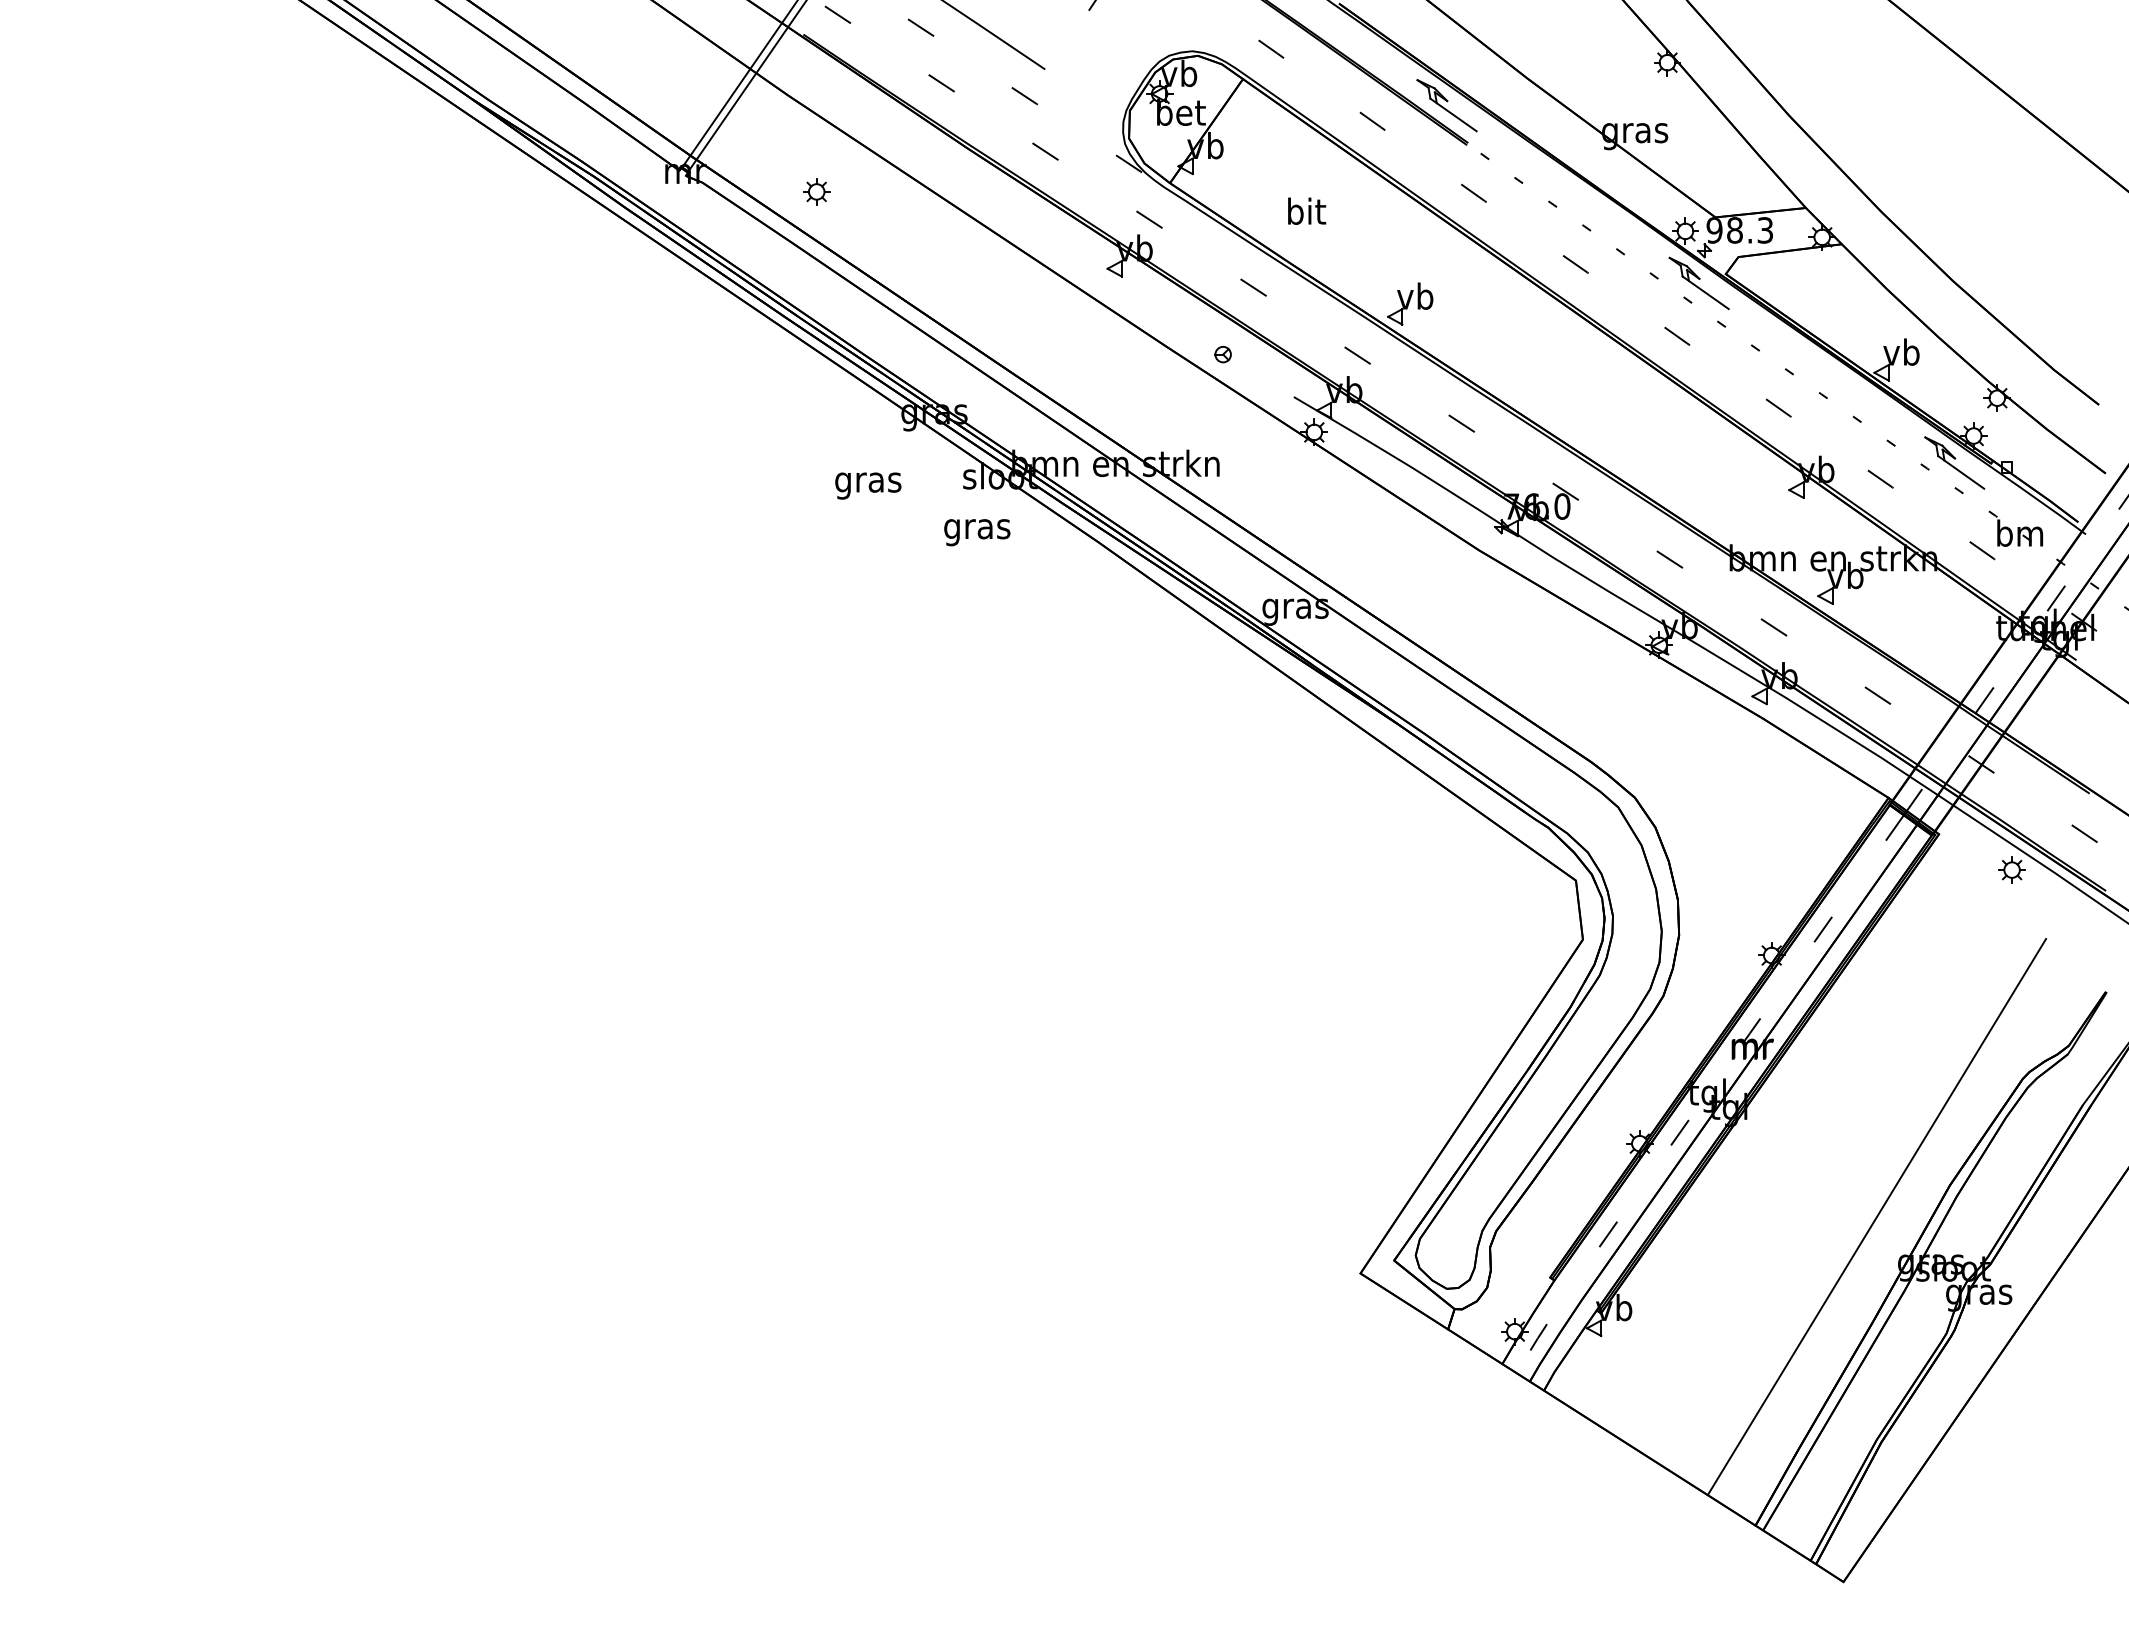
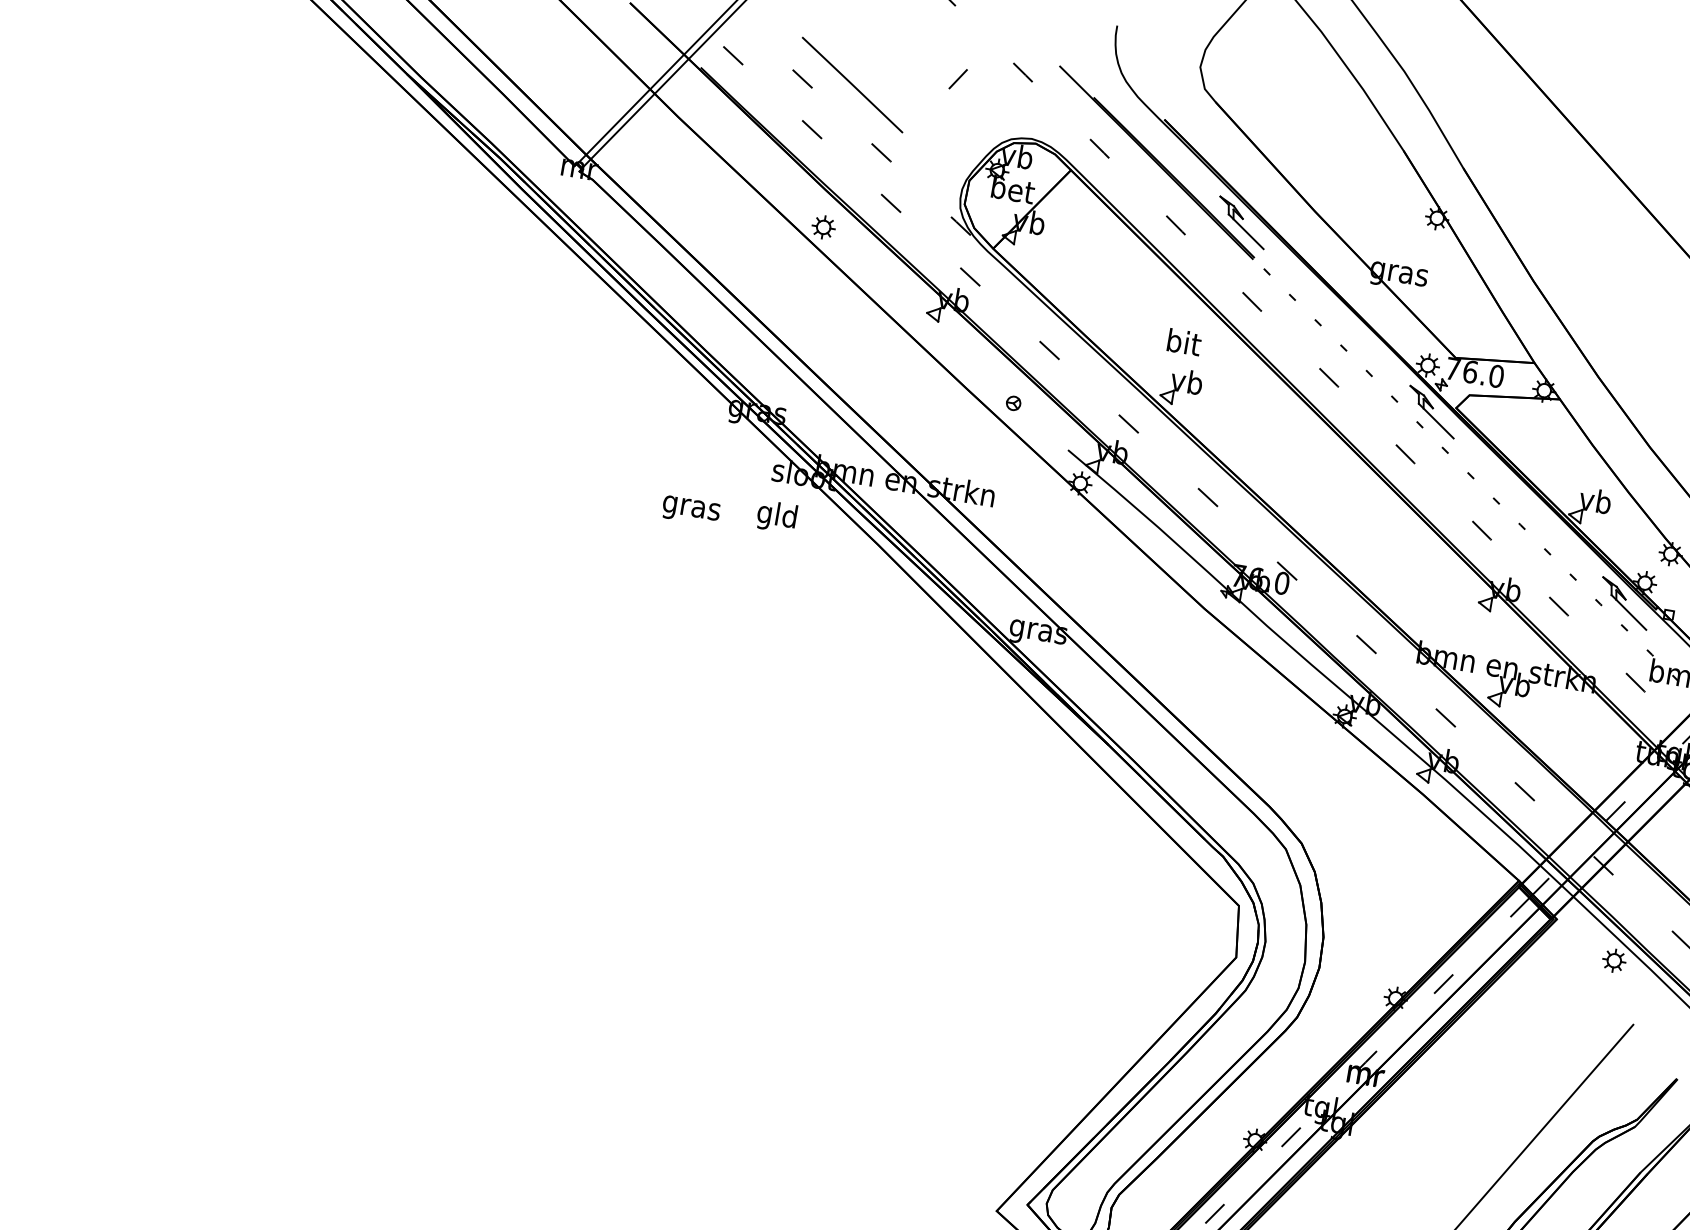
part: (816, 191) -> (823, 227), moved
text: (1307, 210) -> (1185, 341), moved
text: (1739, 230) -> (1474, 372), 98.3 -> 76.0
text: (868, 485) -> (691, 510), moved
text: (977, 529) -> (777, 517), gras -> gld

